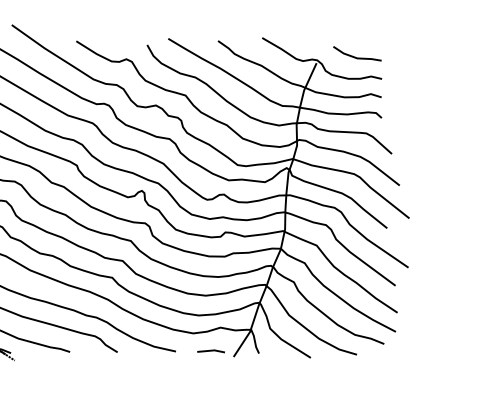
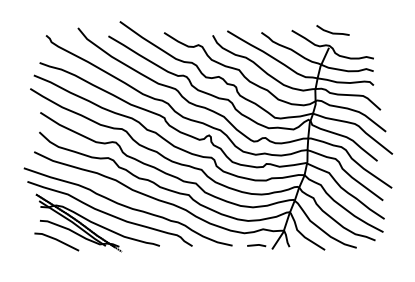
part: (356, 53) -> (332, 30), moved

